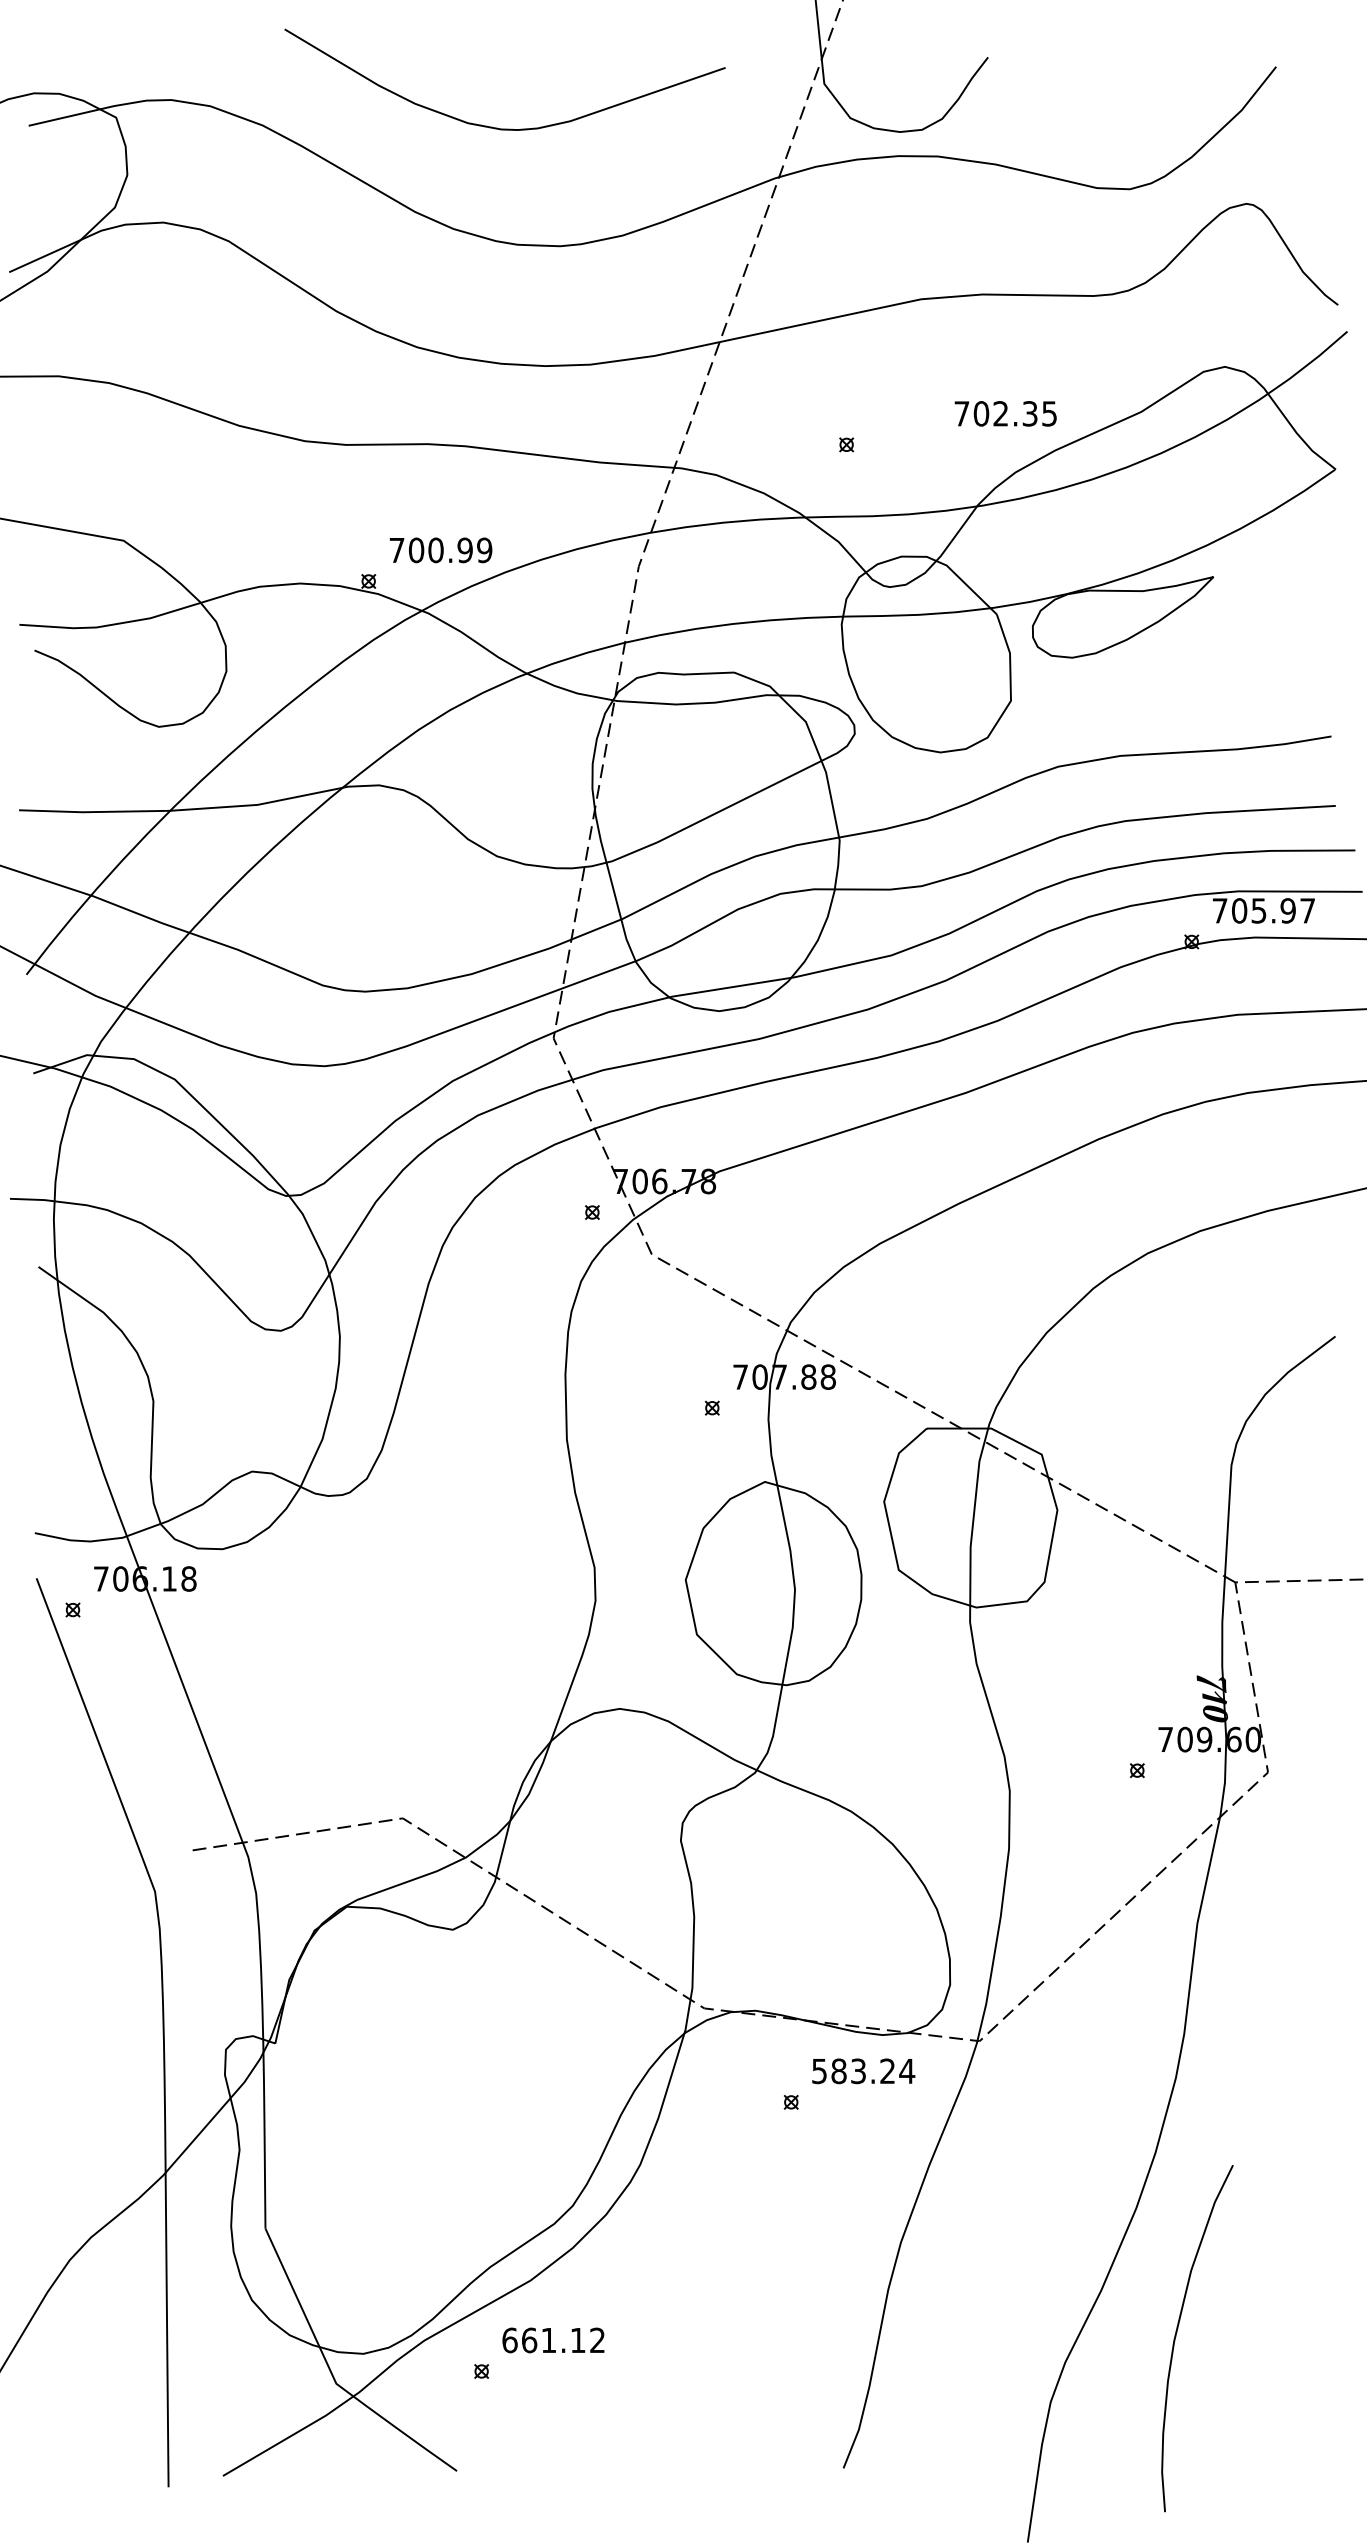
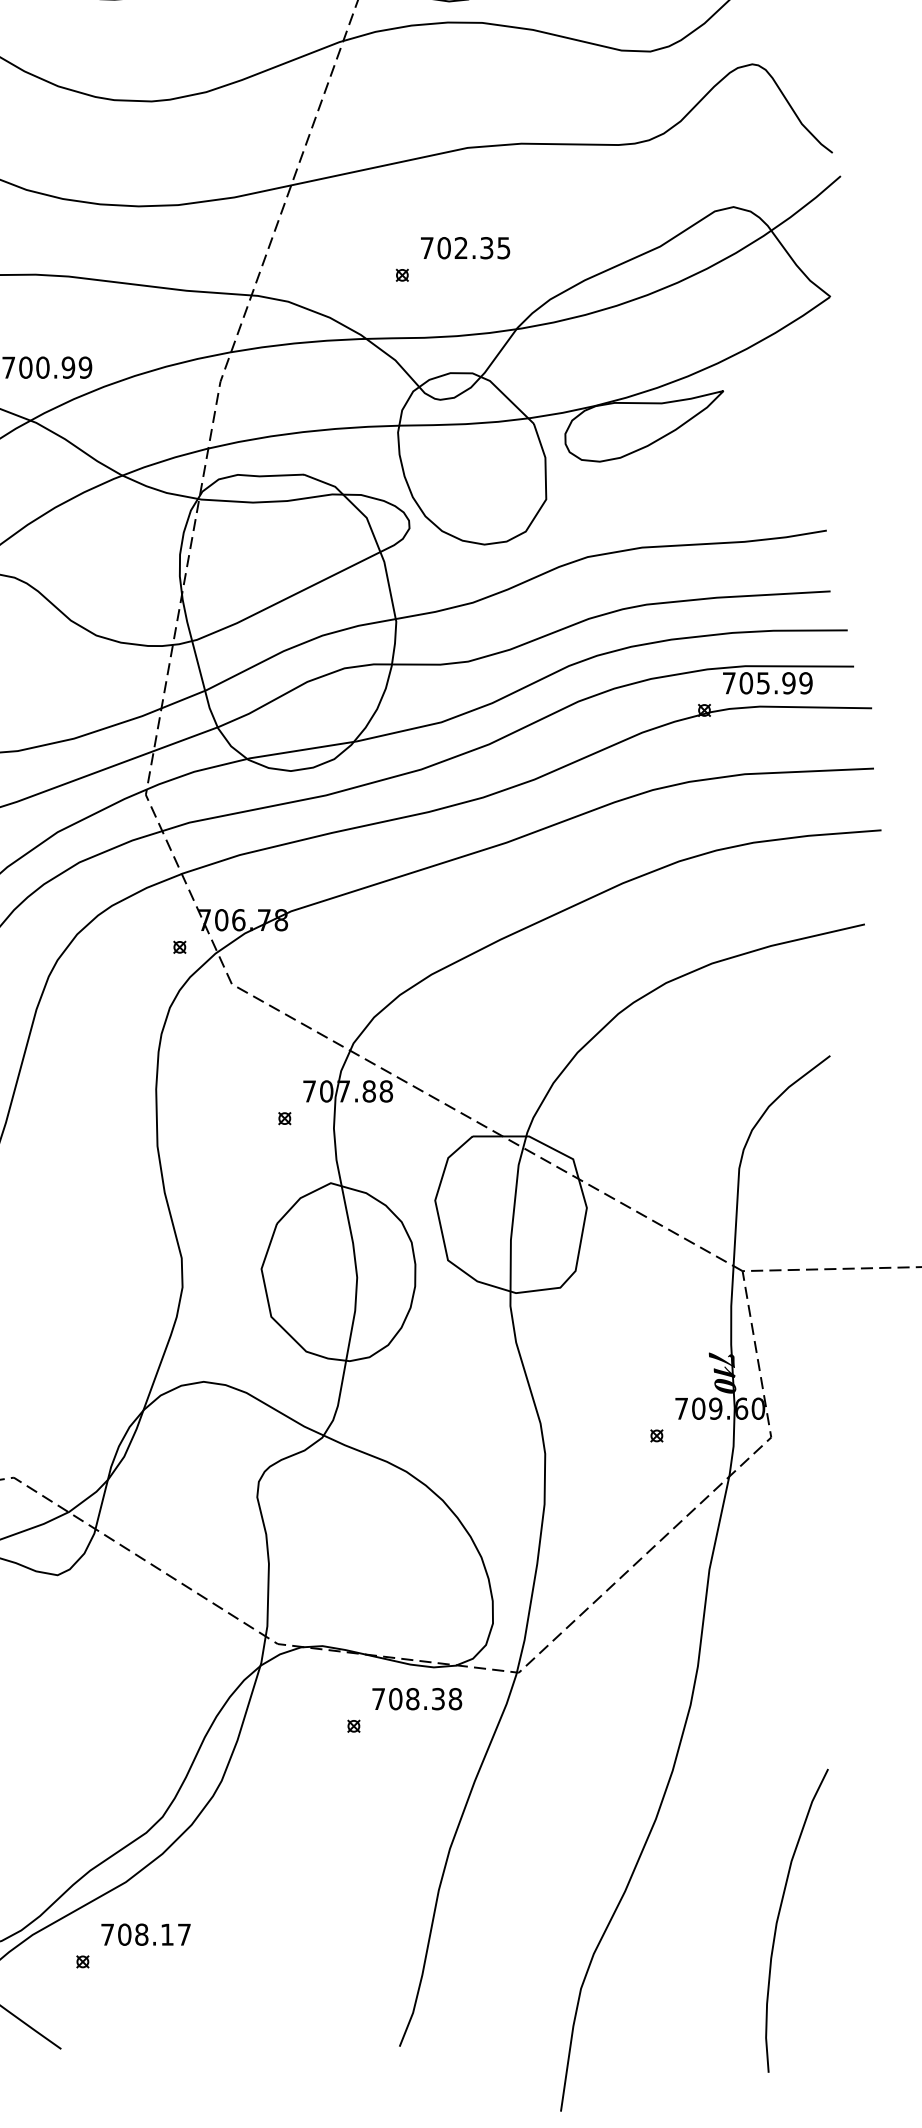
text: (1005, 413) -> (465, 247), moved
text: (1307, 910) -> (805, 682), 705.97 -> 705.99
text: (863, 2071) -> (417, 1699), 583.24 -> 708.38
curve: (1177, 2332) -> (779, 1915), moved
text: (553, 2340) -> (145, 1934), 661.12 -> 708.17

